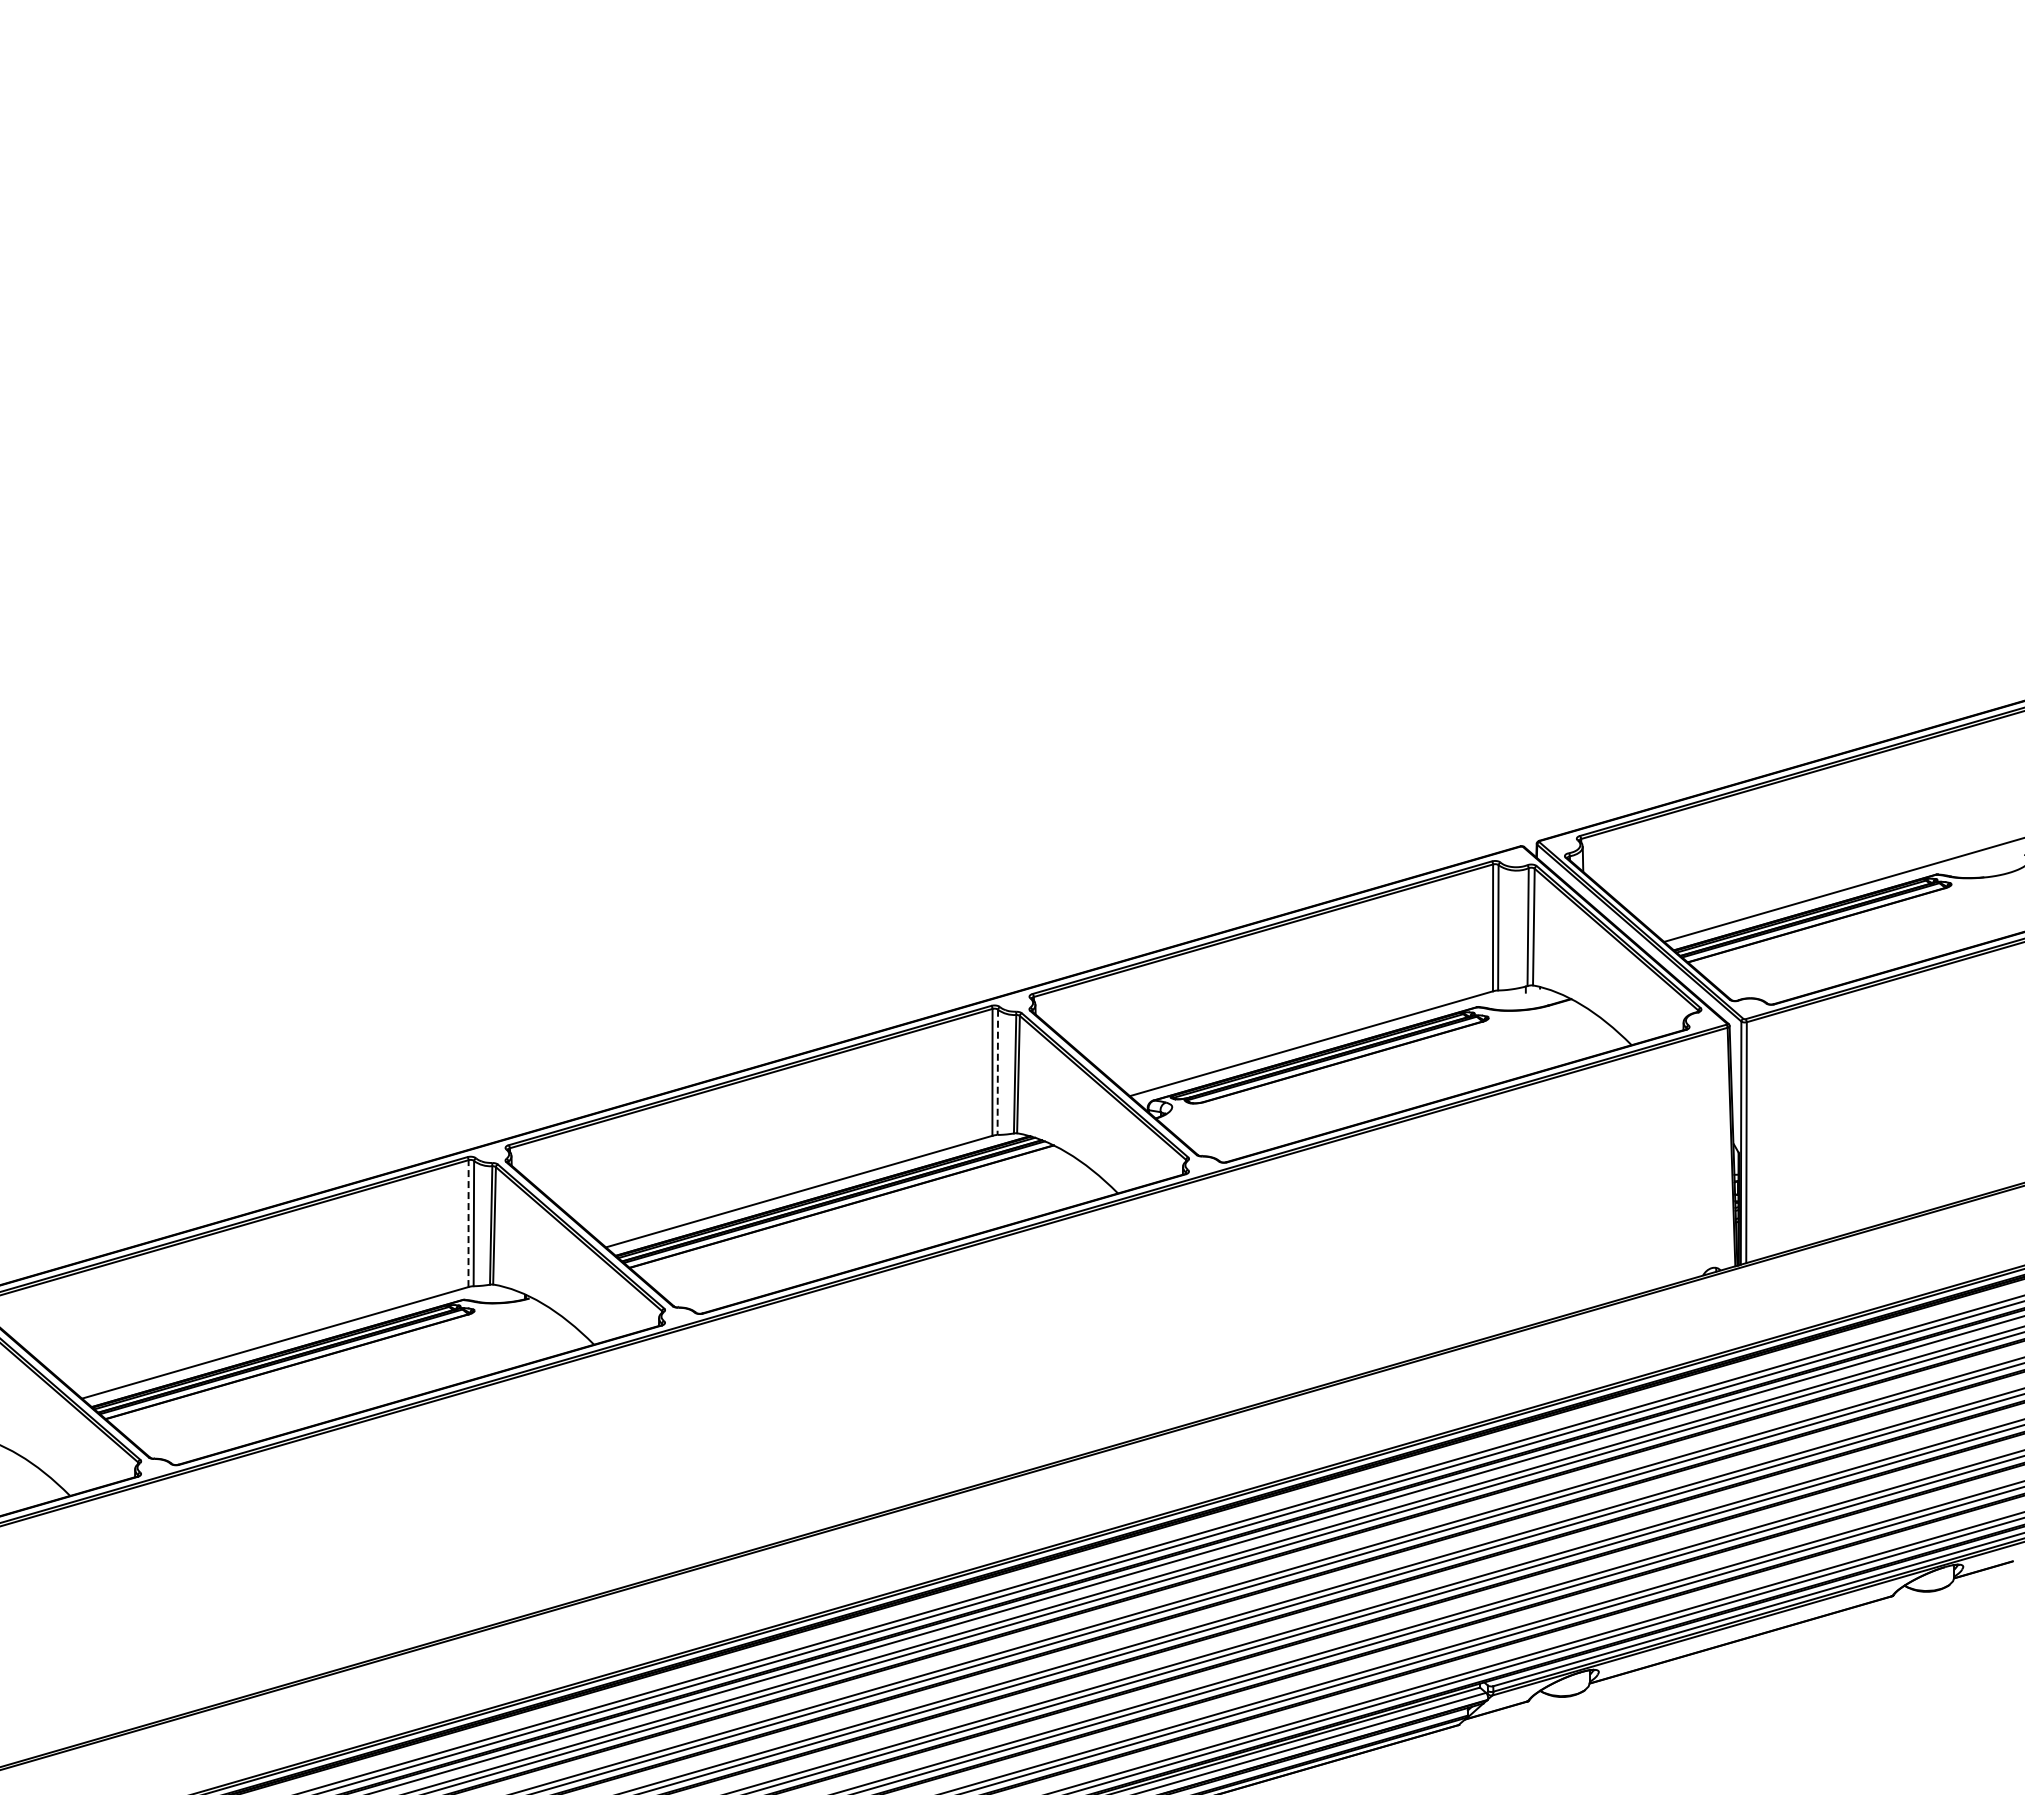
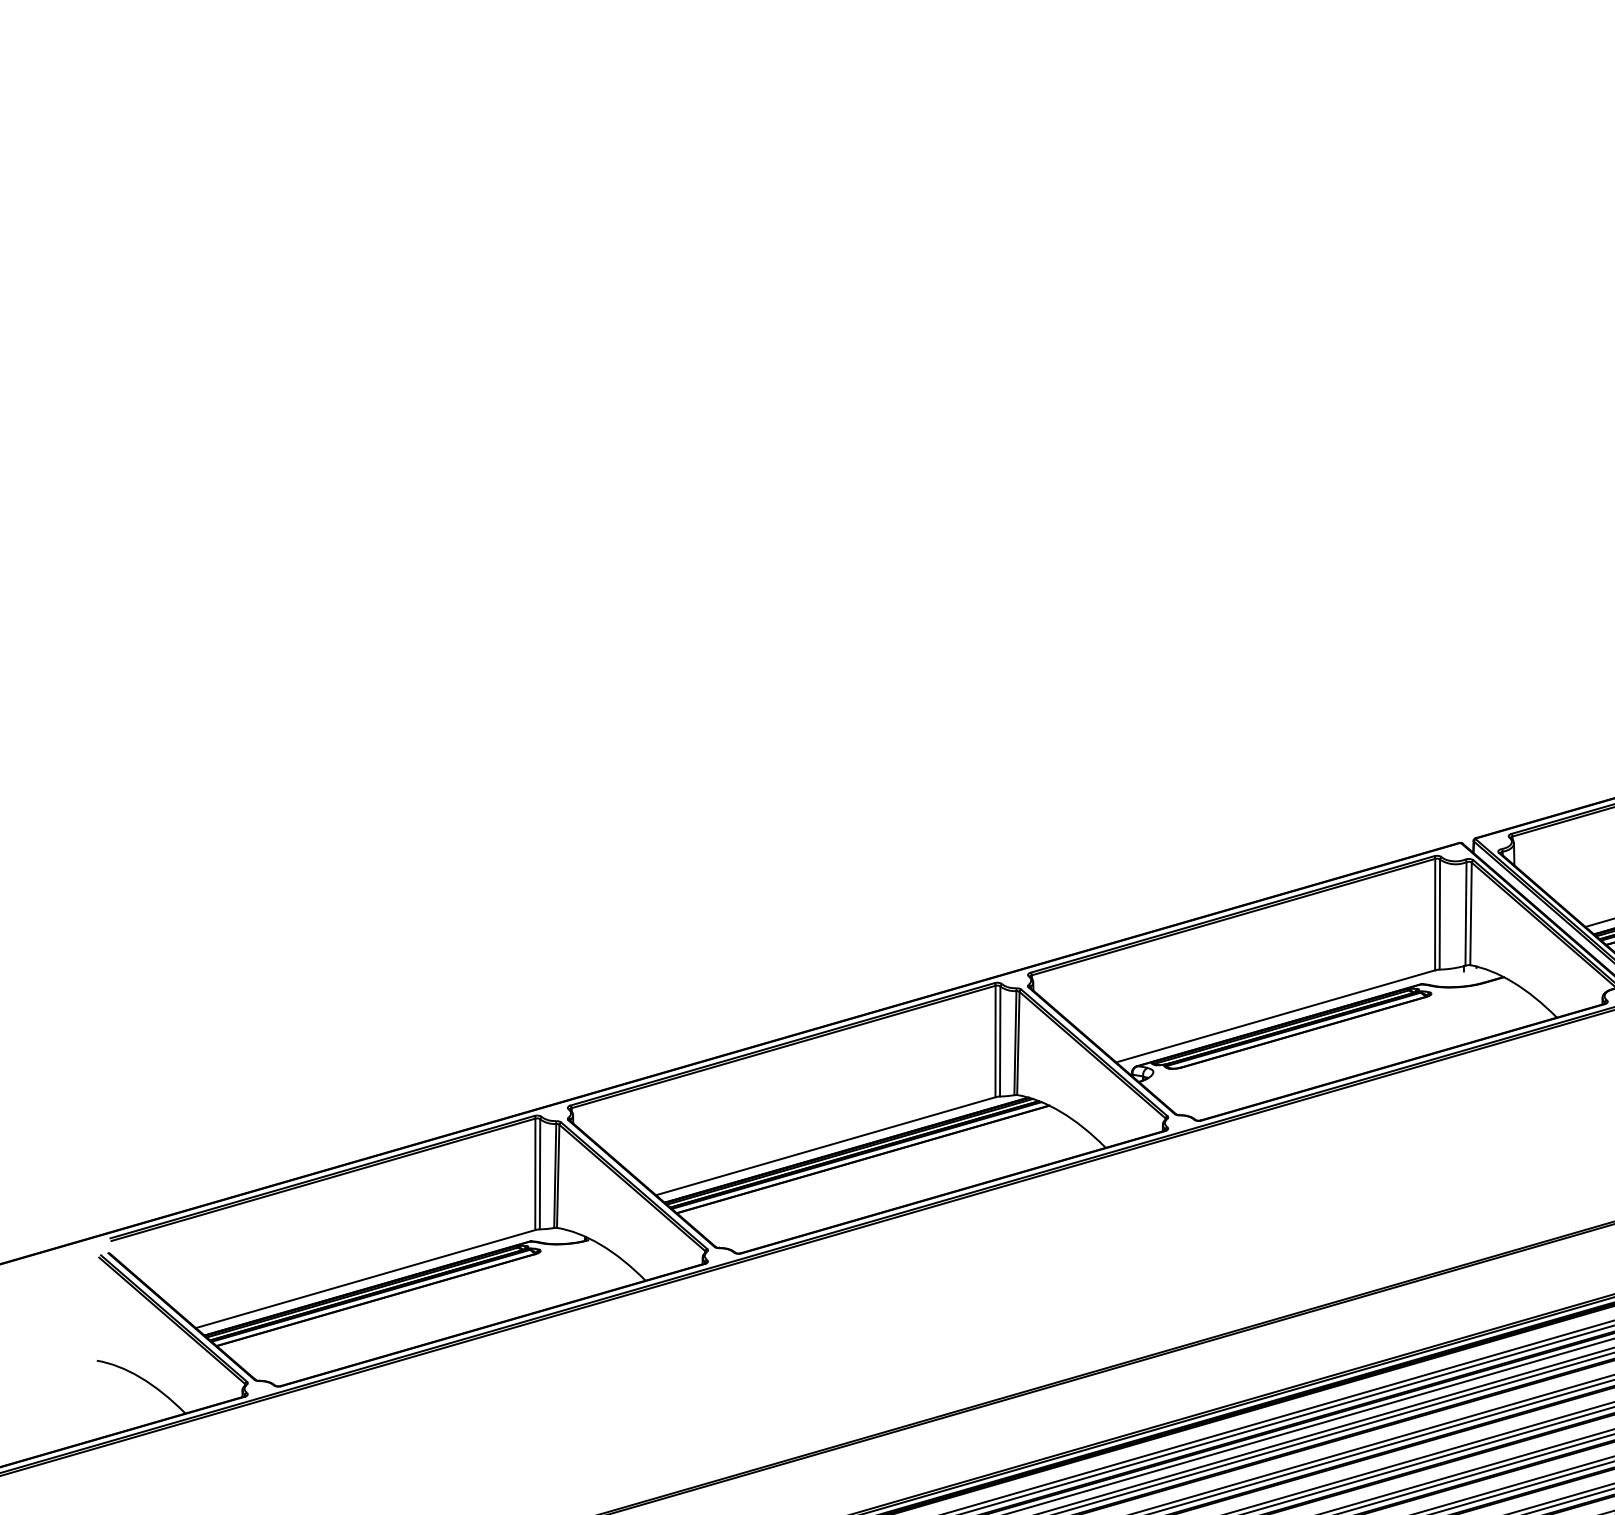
line: (997, 1072) -> (999, 1041), dashed -> solid
line: (468, 1223) -> (535, 1174), dashed -> solid

